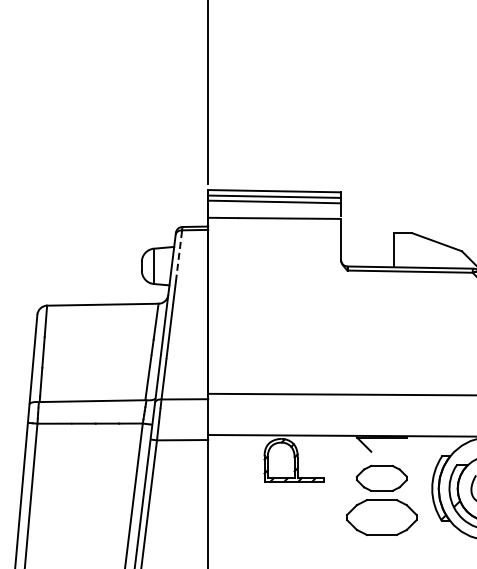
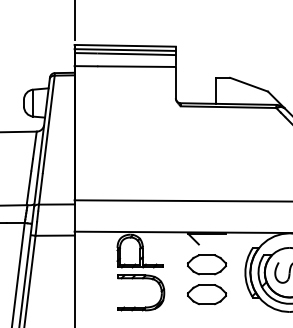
line: (179, 255) -> (52, 94), dashed -> solid
part: (381, 517) -> (206, 294), size x0.71
part: (295, 533) -> (141, 306), added

